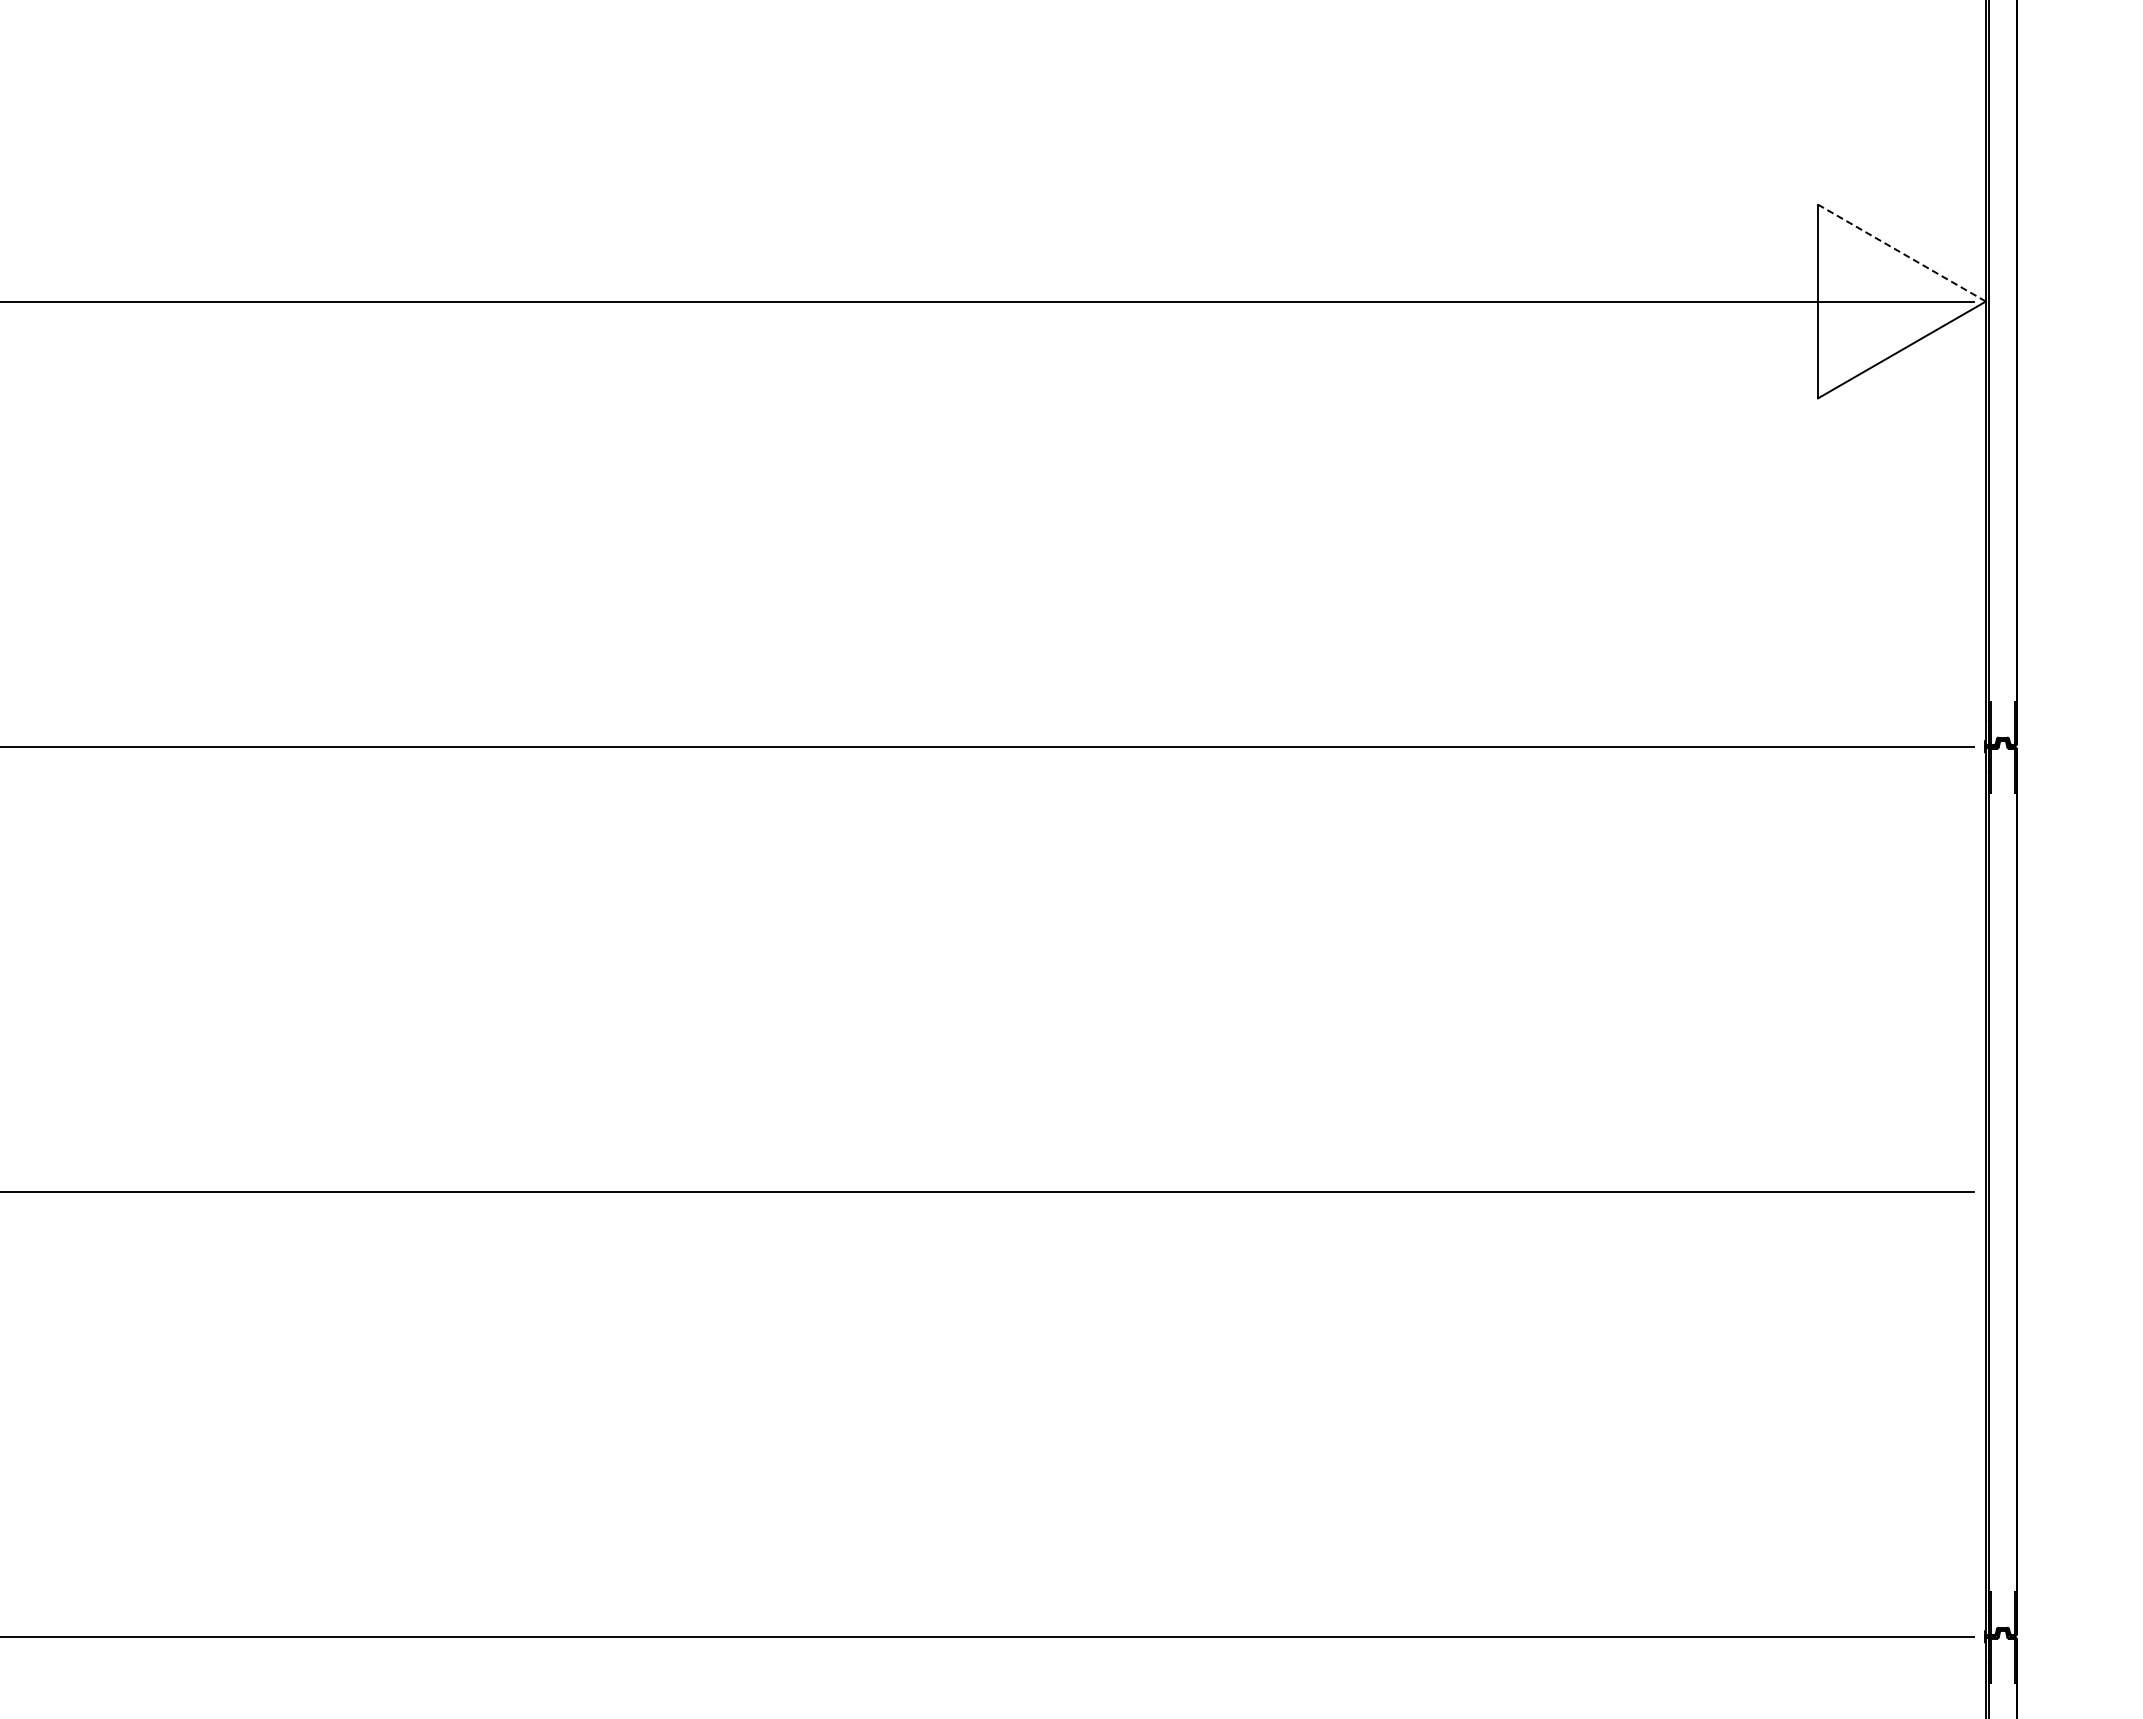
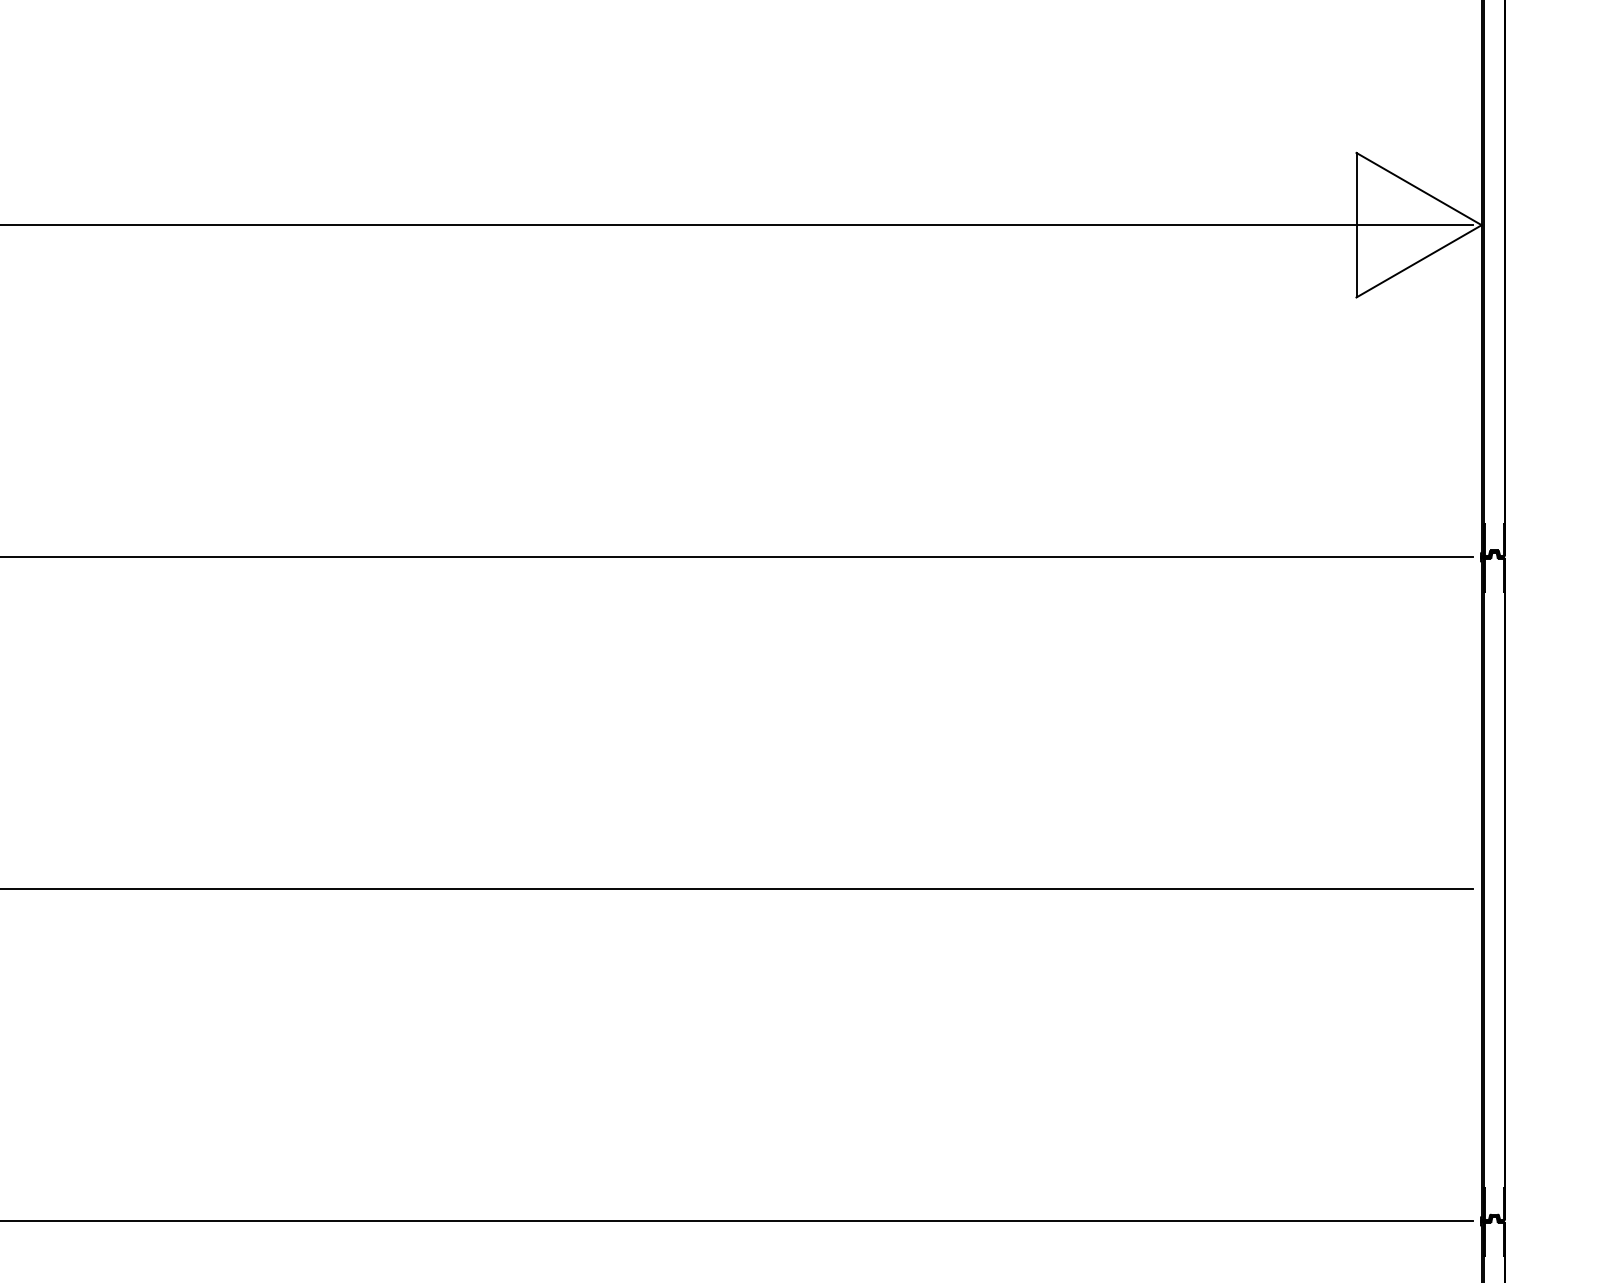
line: (1901, 253) -> (1418, 189), dashed -> solid

